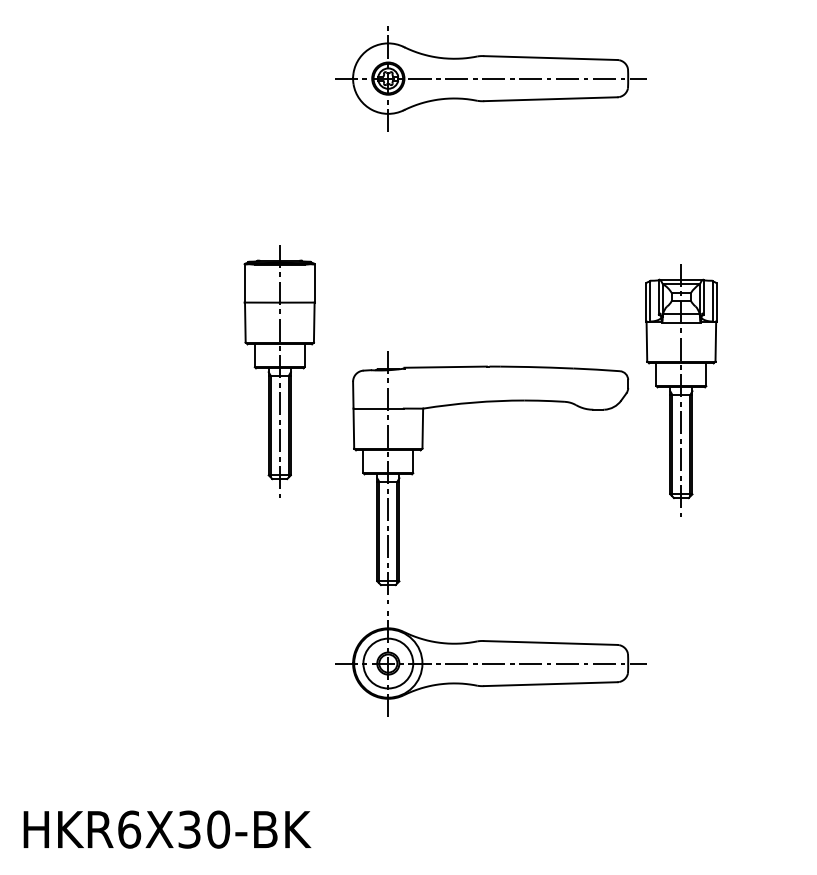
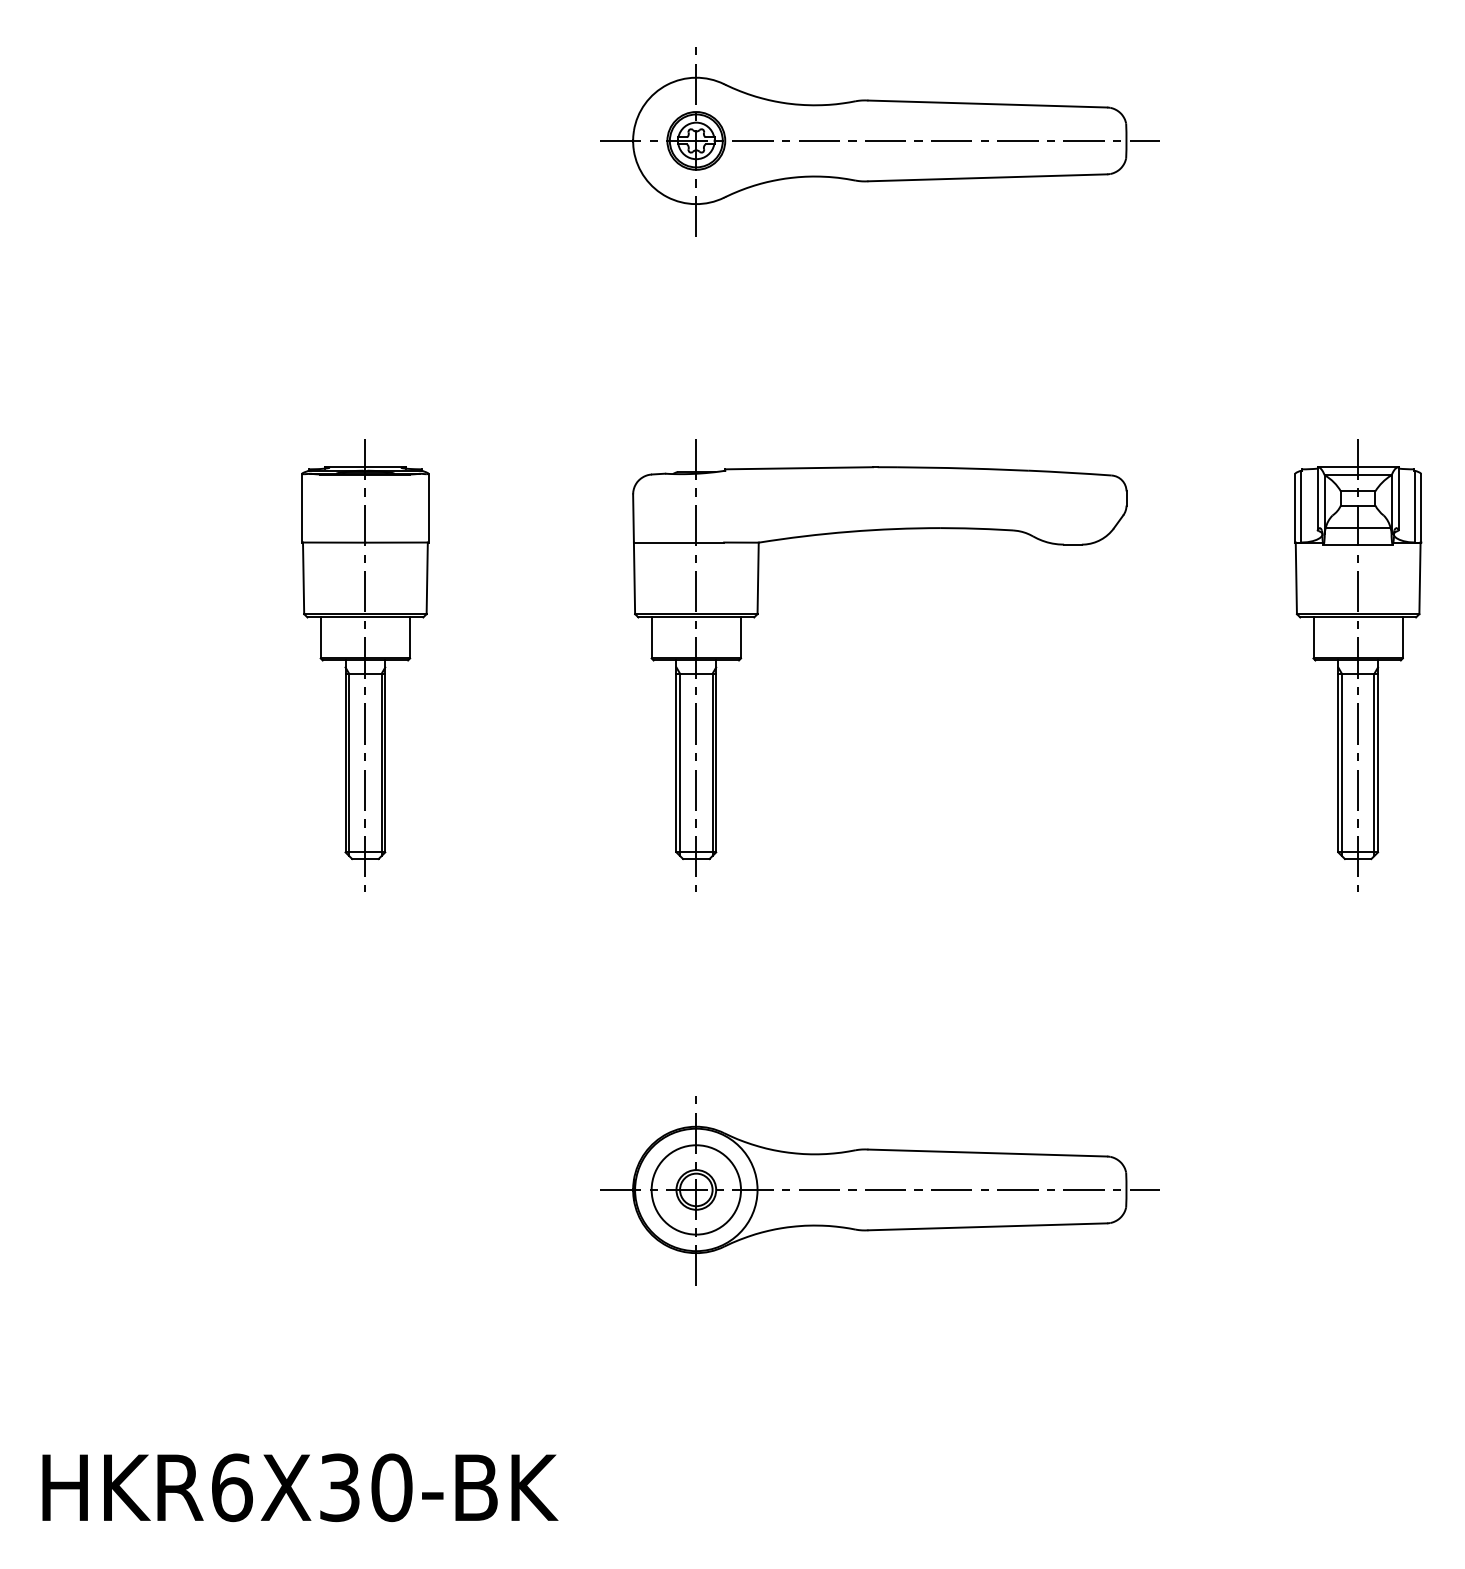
part: (279, 371) -> (364, 666), moved
part: (681, 390) -> (1358, 666), moved
part: (423, 449) -> (759, 615), moved

